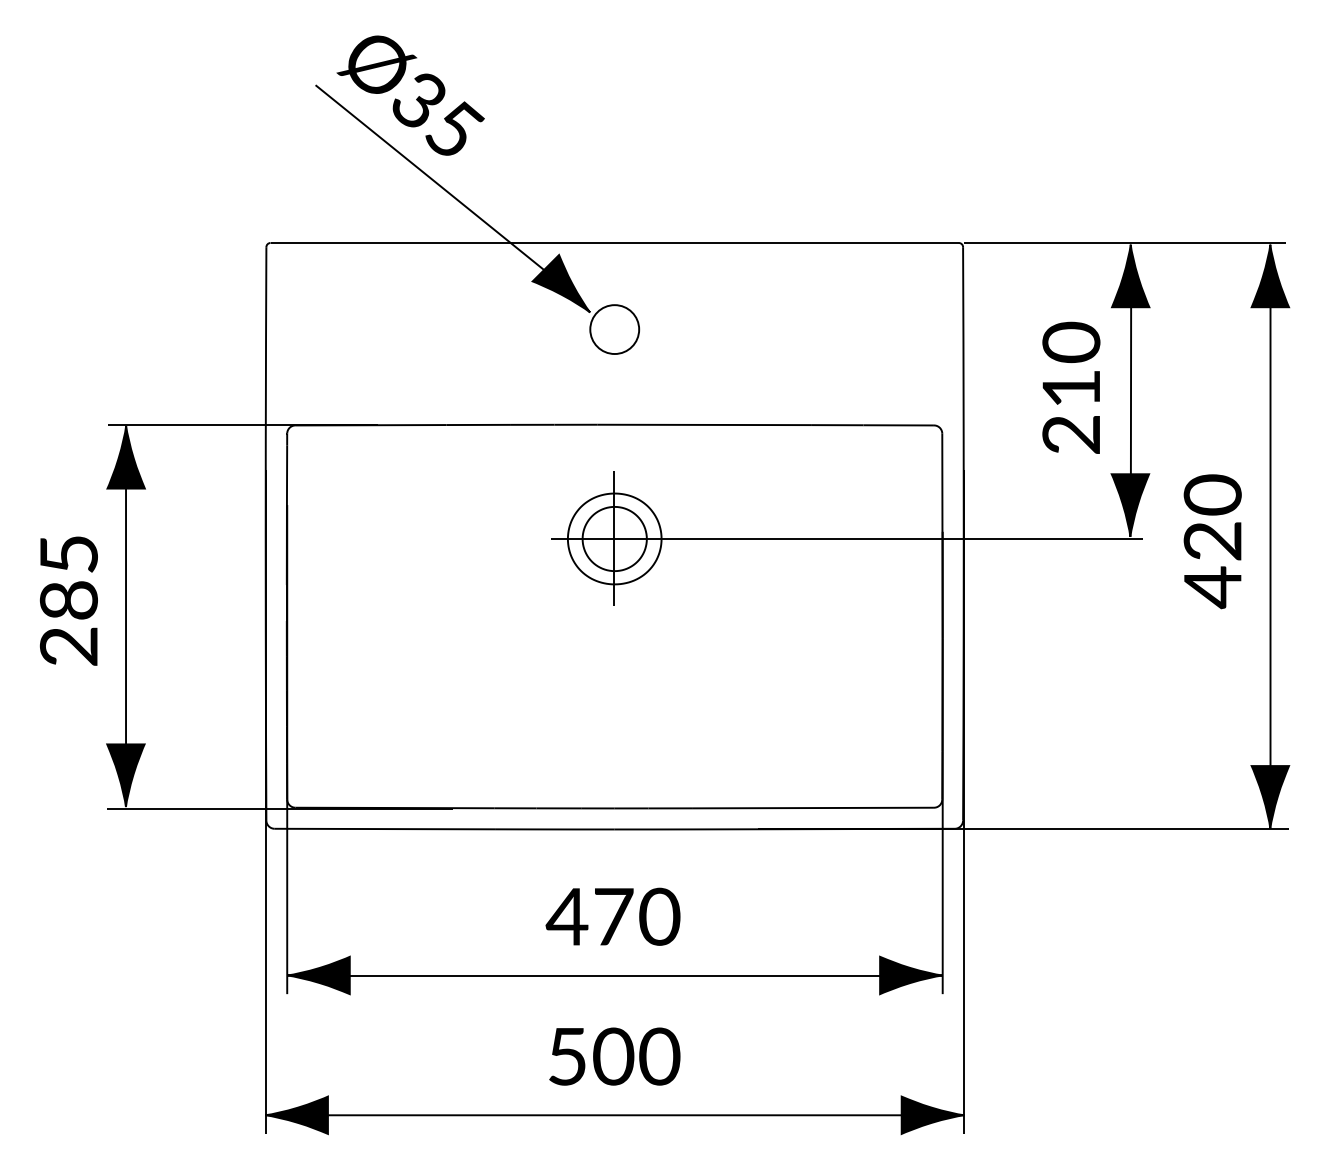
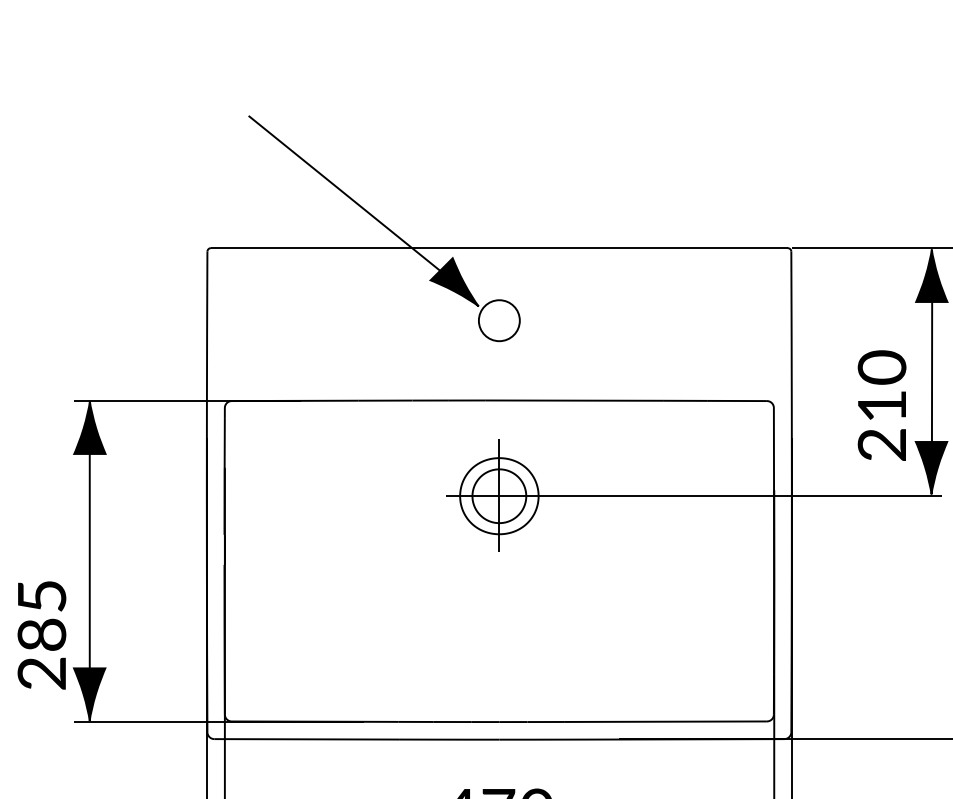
part: (416, 98) -> (333, 127), removed
part: (1071, 387) -> (882, 405), moved
part: (68, 600) -> (41, 634), moved

